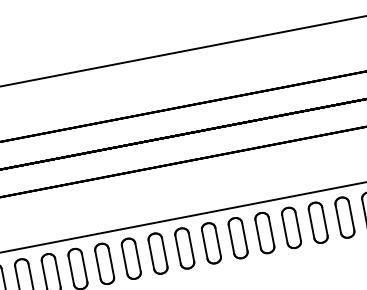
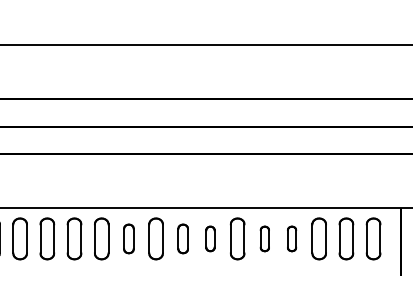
part: (317, 222) -> (291, 238), size x0.6
part: (291, 227) -> (264, 238), size x0.6
part: (238, 237) -> (210, 238), size x0.6
part: (210, 243) -> (182, 238), size x0.7
part: (157, 253) -> (128, 238), size x0.7

